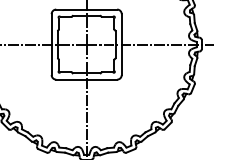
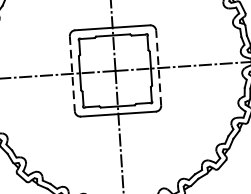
line: (121, 44) -> (158, 67), solid -> dashed
line: (51, 45) -> (72, 74), solid -> dashed

